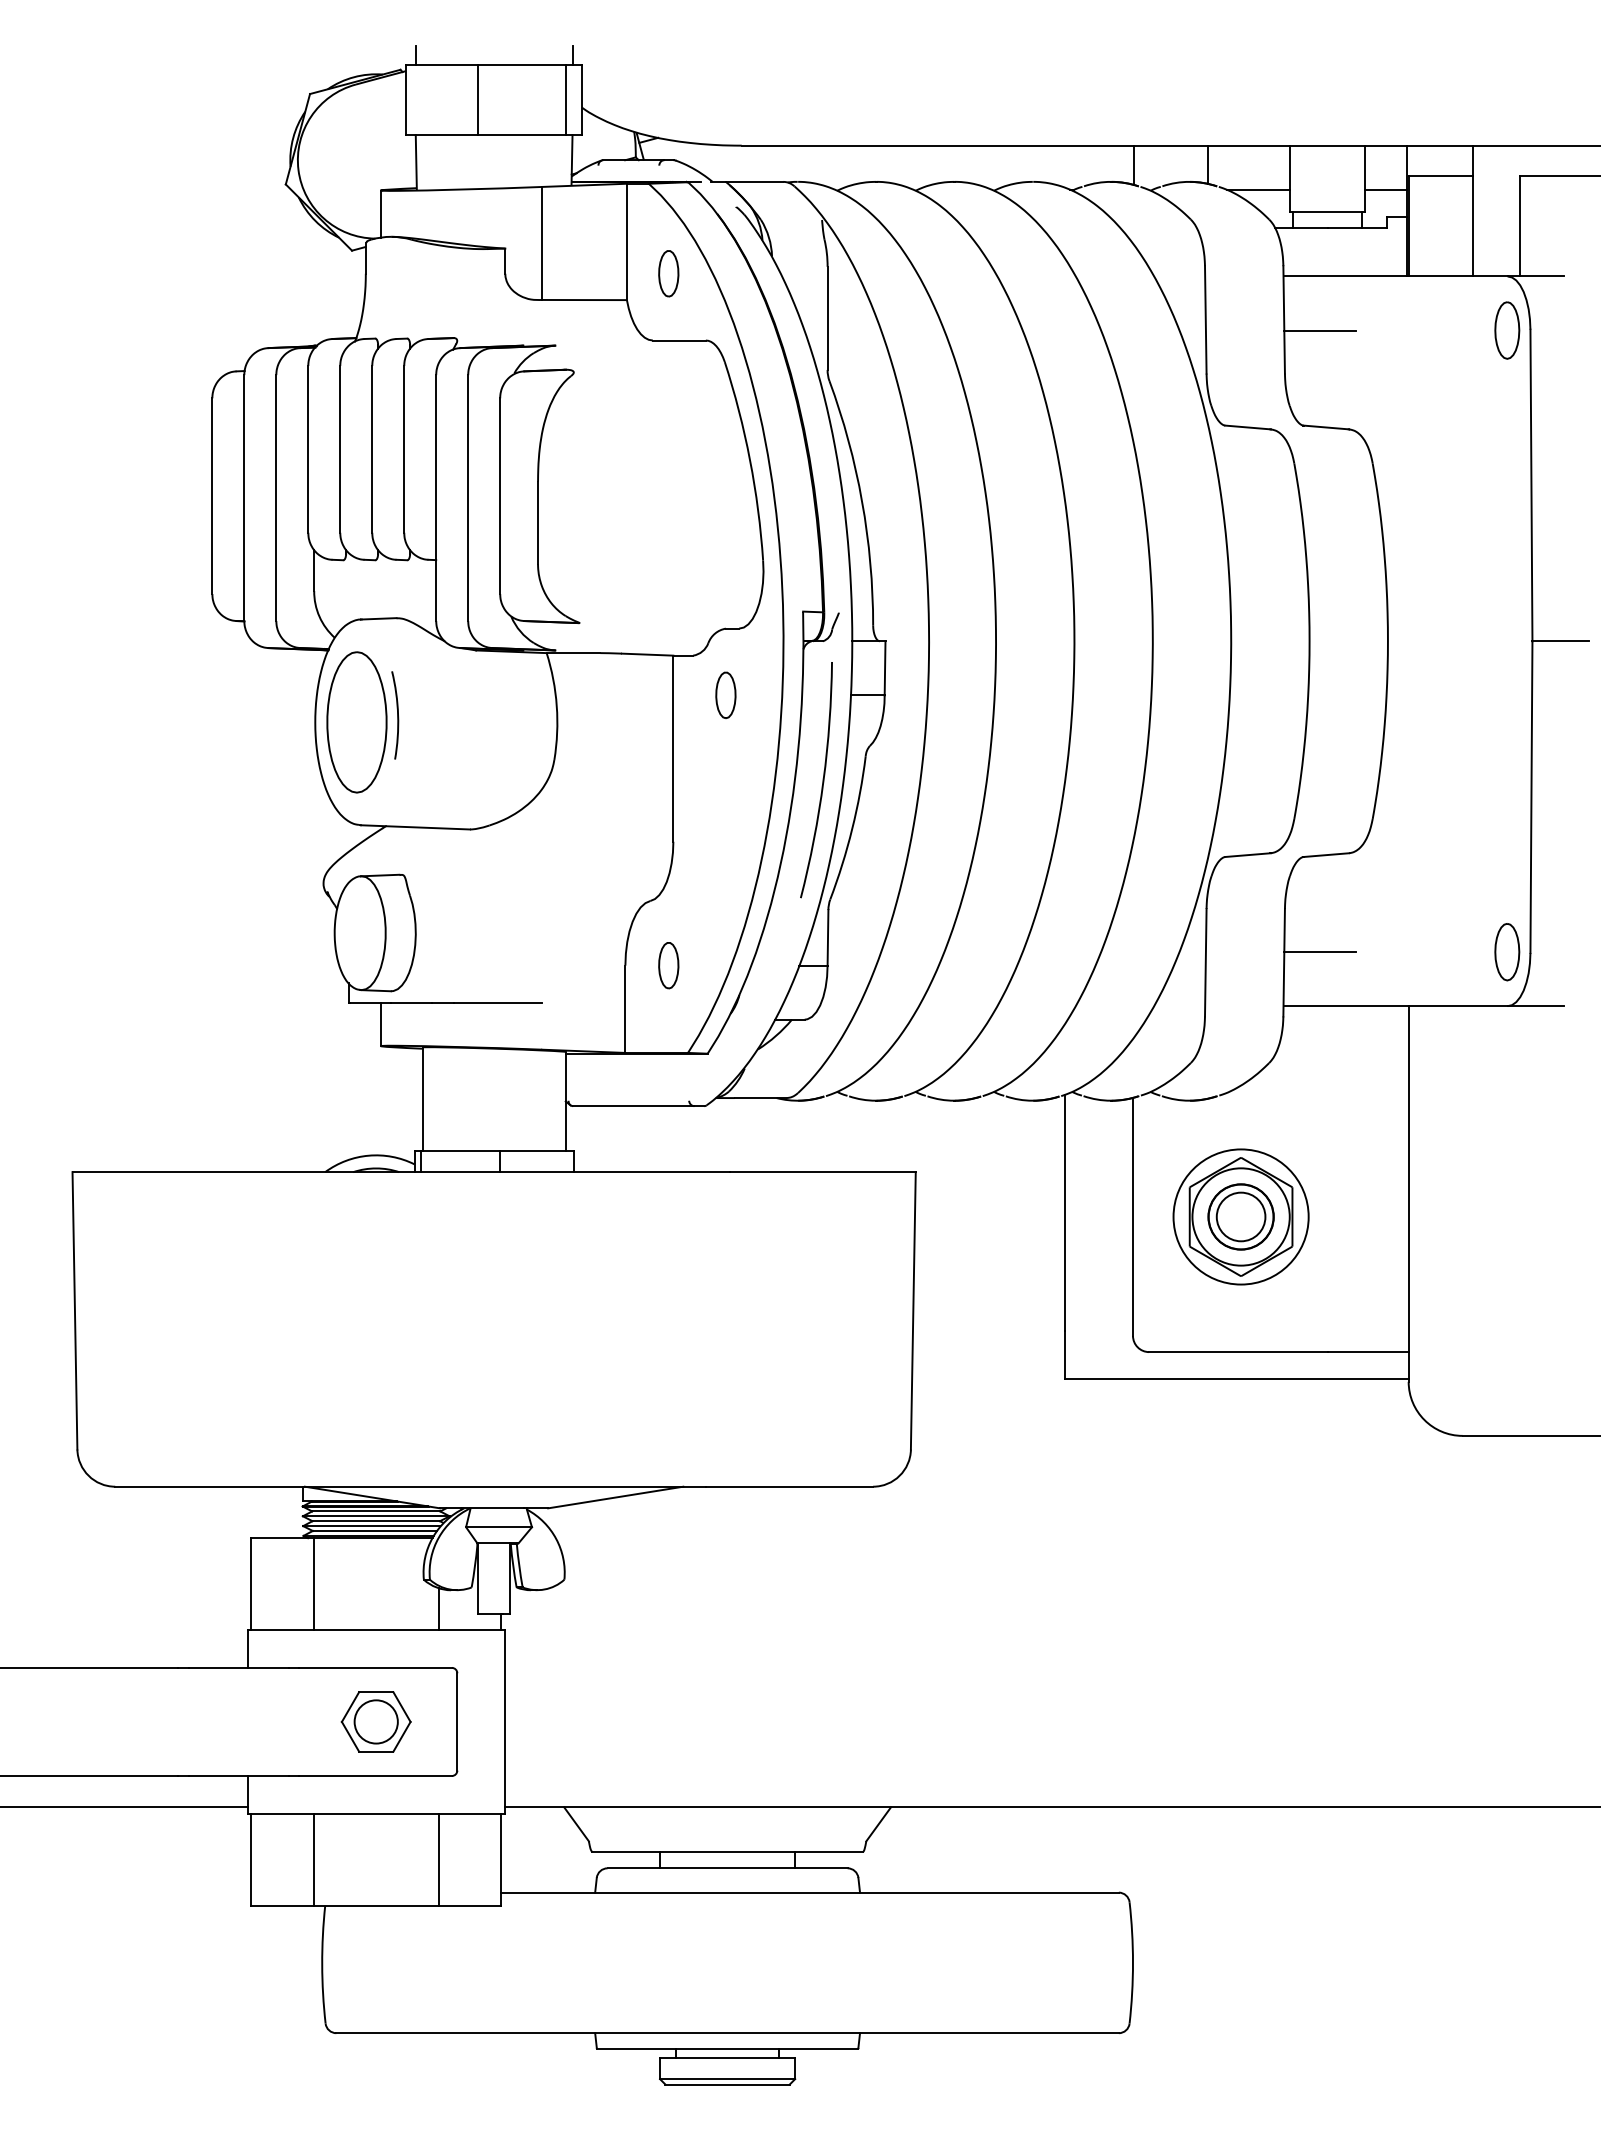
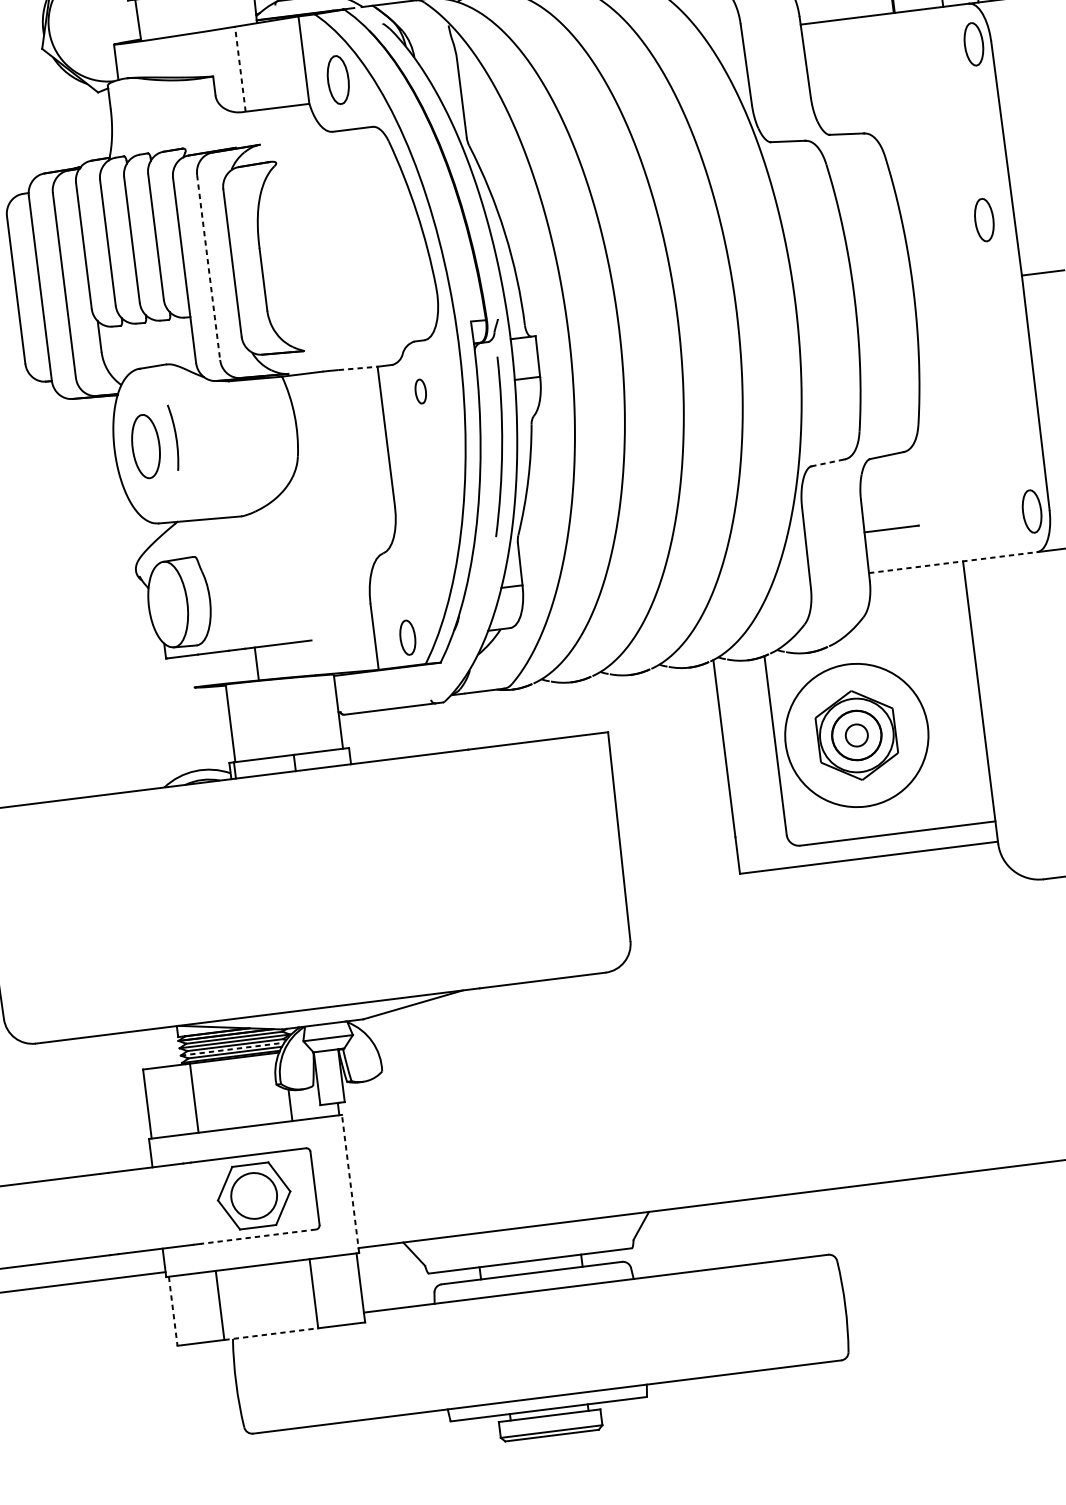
line: (542, 243) -> (240, 69), solid -> dashed
part: (668, 273) -> (338, 79), size x1.4
line: (1320, 330) -> (833, 61), removed
line: (468, 498) -> (208, 267), solid -> dashed
part: (1492, 562) -> (984, 220), added
line: (647, 654) -> (358, 368), solid -> dashed
part: (725, 694) -> (420, 391), size x0.7
part: (356, 722) -> (145, 446), size x0.6
line: (1247, 855) -> (827, 463), solid -> dashed
part: (668, 965) -> (407, 637), moved
line: (1396, 1006) -> (953, 562), solid -> dashed
line: (380, 1024) -> (256, 663), moved
circle: (1240, 1216) -> (856, 735), size x0.6
circle: (1240, 1216) -> (856, 735), size x1.4
line: (371, 1526) -> (232, 1049), solid -> dashed
part: (375, 1721) -> (253, 1195), size x1.4
line: (504, 1721) -> (350, 1183), solid -> dashed
line: (375, 1776) -> (258, 1237), solid -> dashed
line: (251, 1859) -> (173, 1311), solid -> dashed
line: (376, 1905) -> (271, 1333), solid -> dashed

